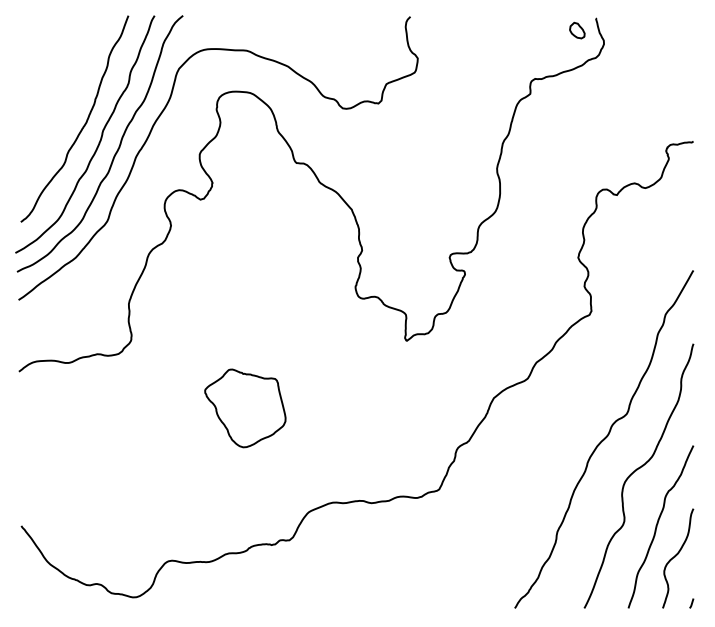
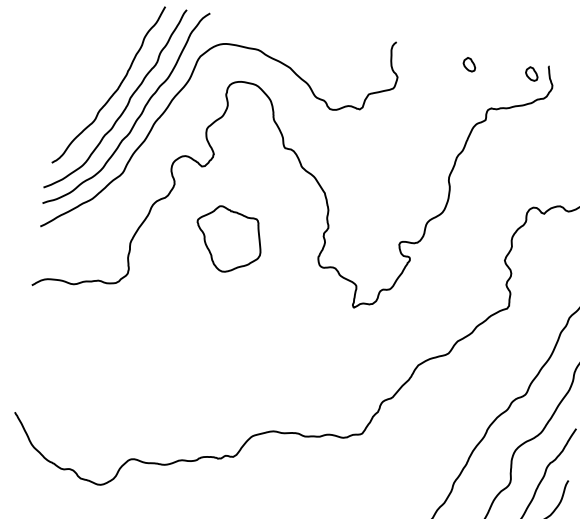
part: (501, 30) -> (469, 64), added
part: (245, 408) -> (228, 239), moved

